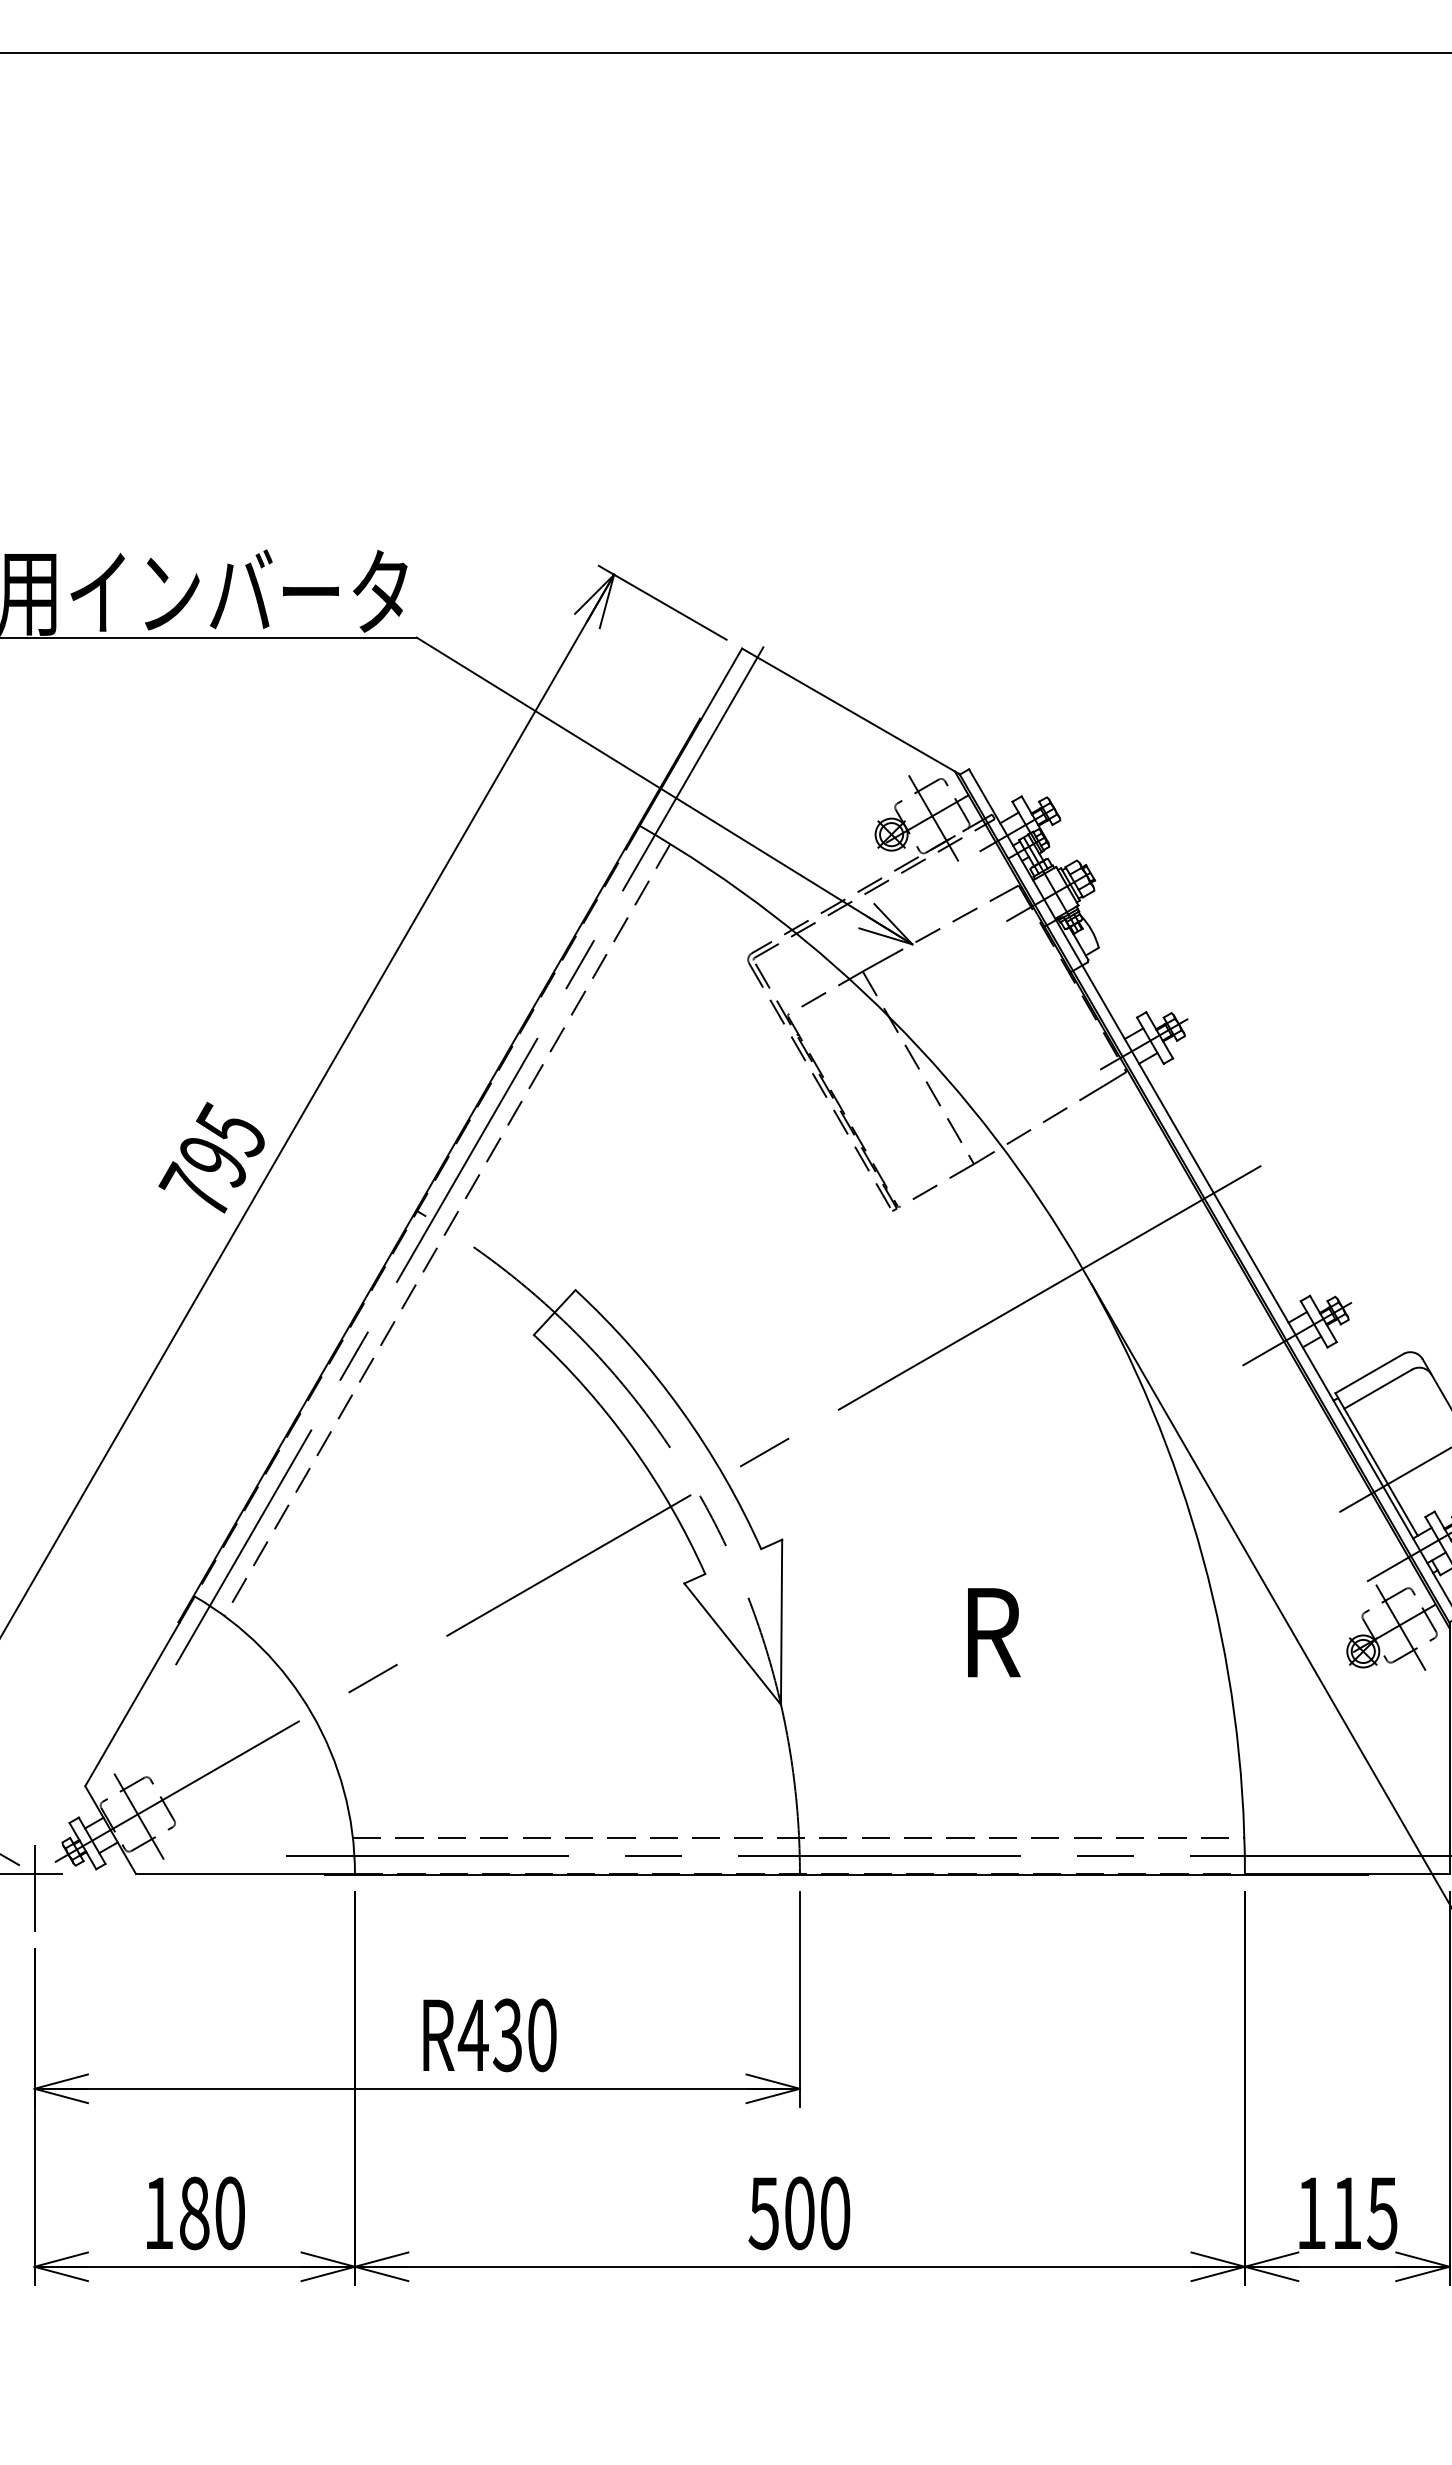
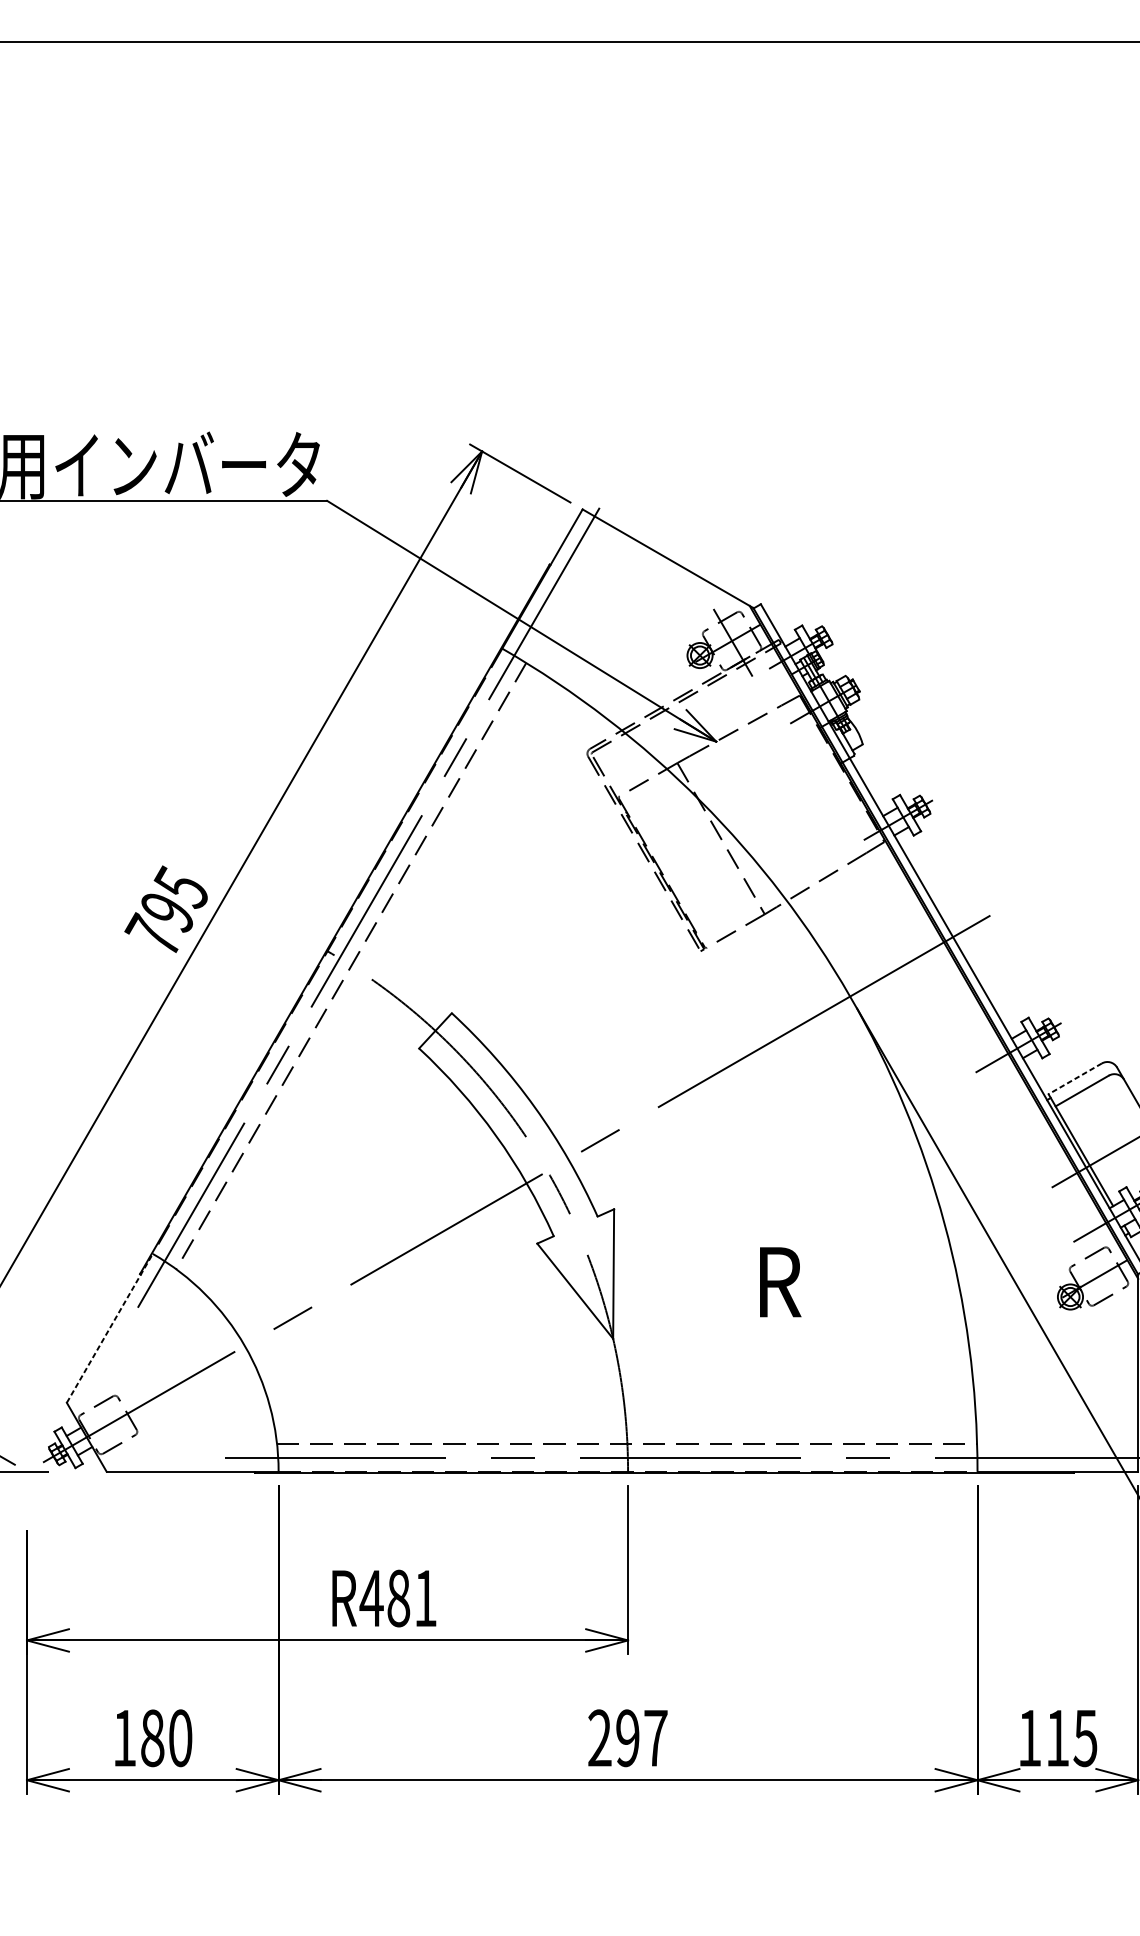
line: (1368, 1373) -> (1074, 1078), solid -> dashed
line: (1400, 1627) -> (1099, 1278), removed
line: (140, 1690) -> (110, 1327), solid -> dashed
line: (138, 1816) -> (108, 1426), removed
line: (34, 1888) -> (26, 1483), removed
text: (524, 2035) -> (411, 1598), R430 -> R481
text: (799, 2213) -> (627, 1738), 500 -> 297

